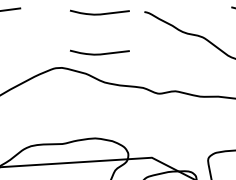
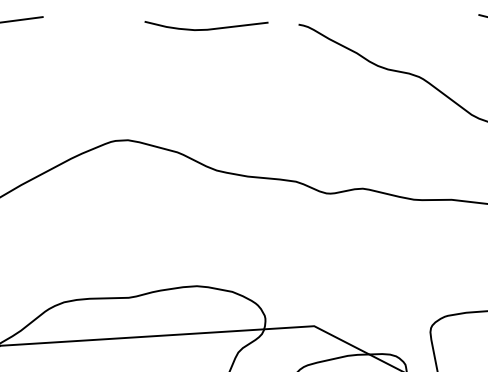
curve: (99, 53) -> (205, 110), removed

